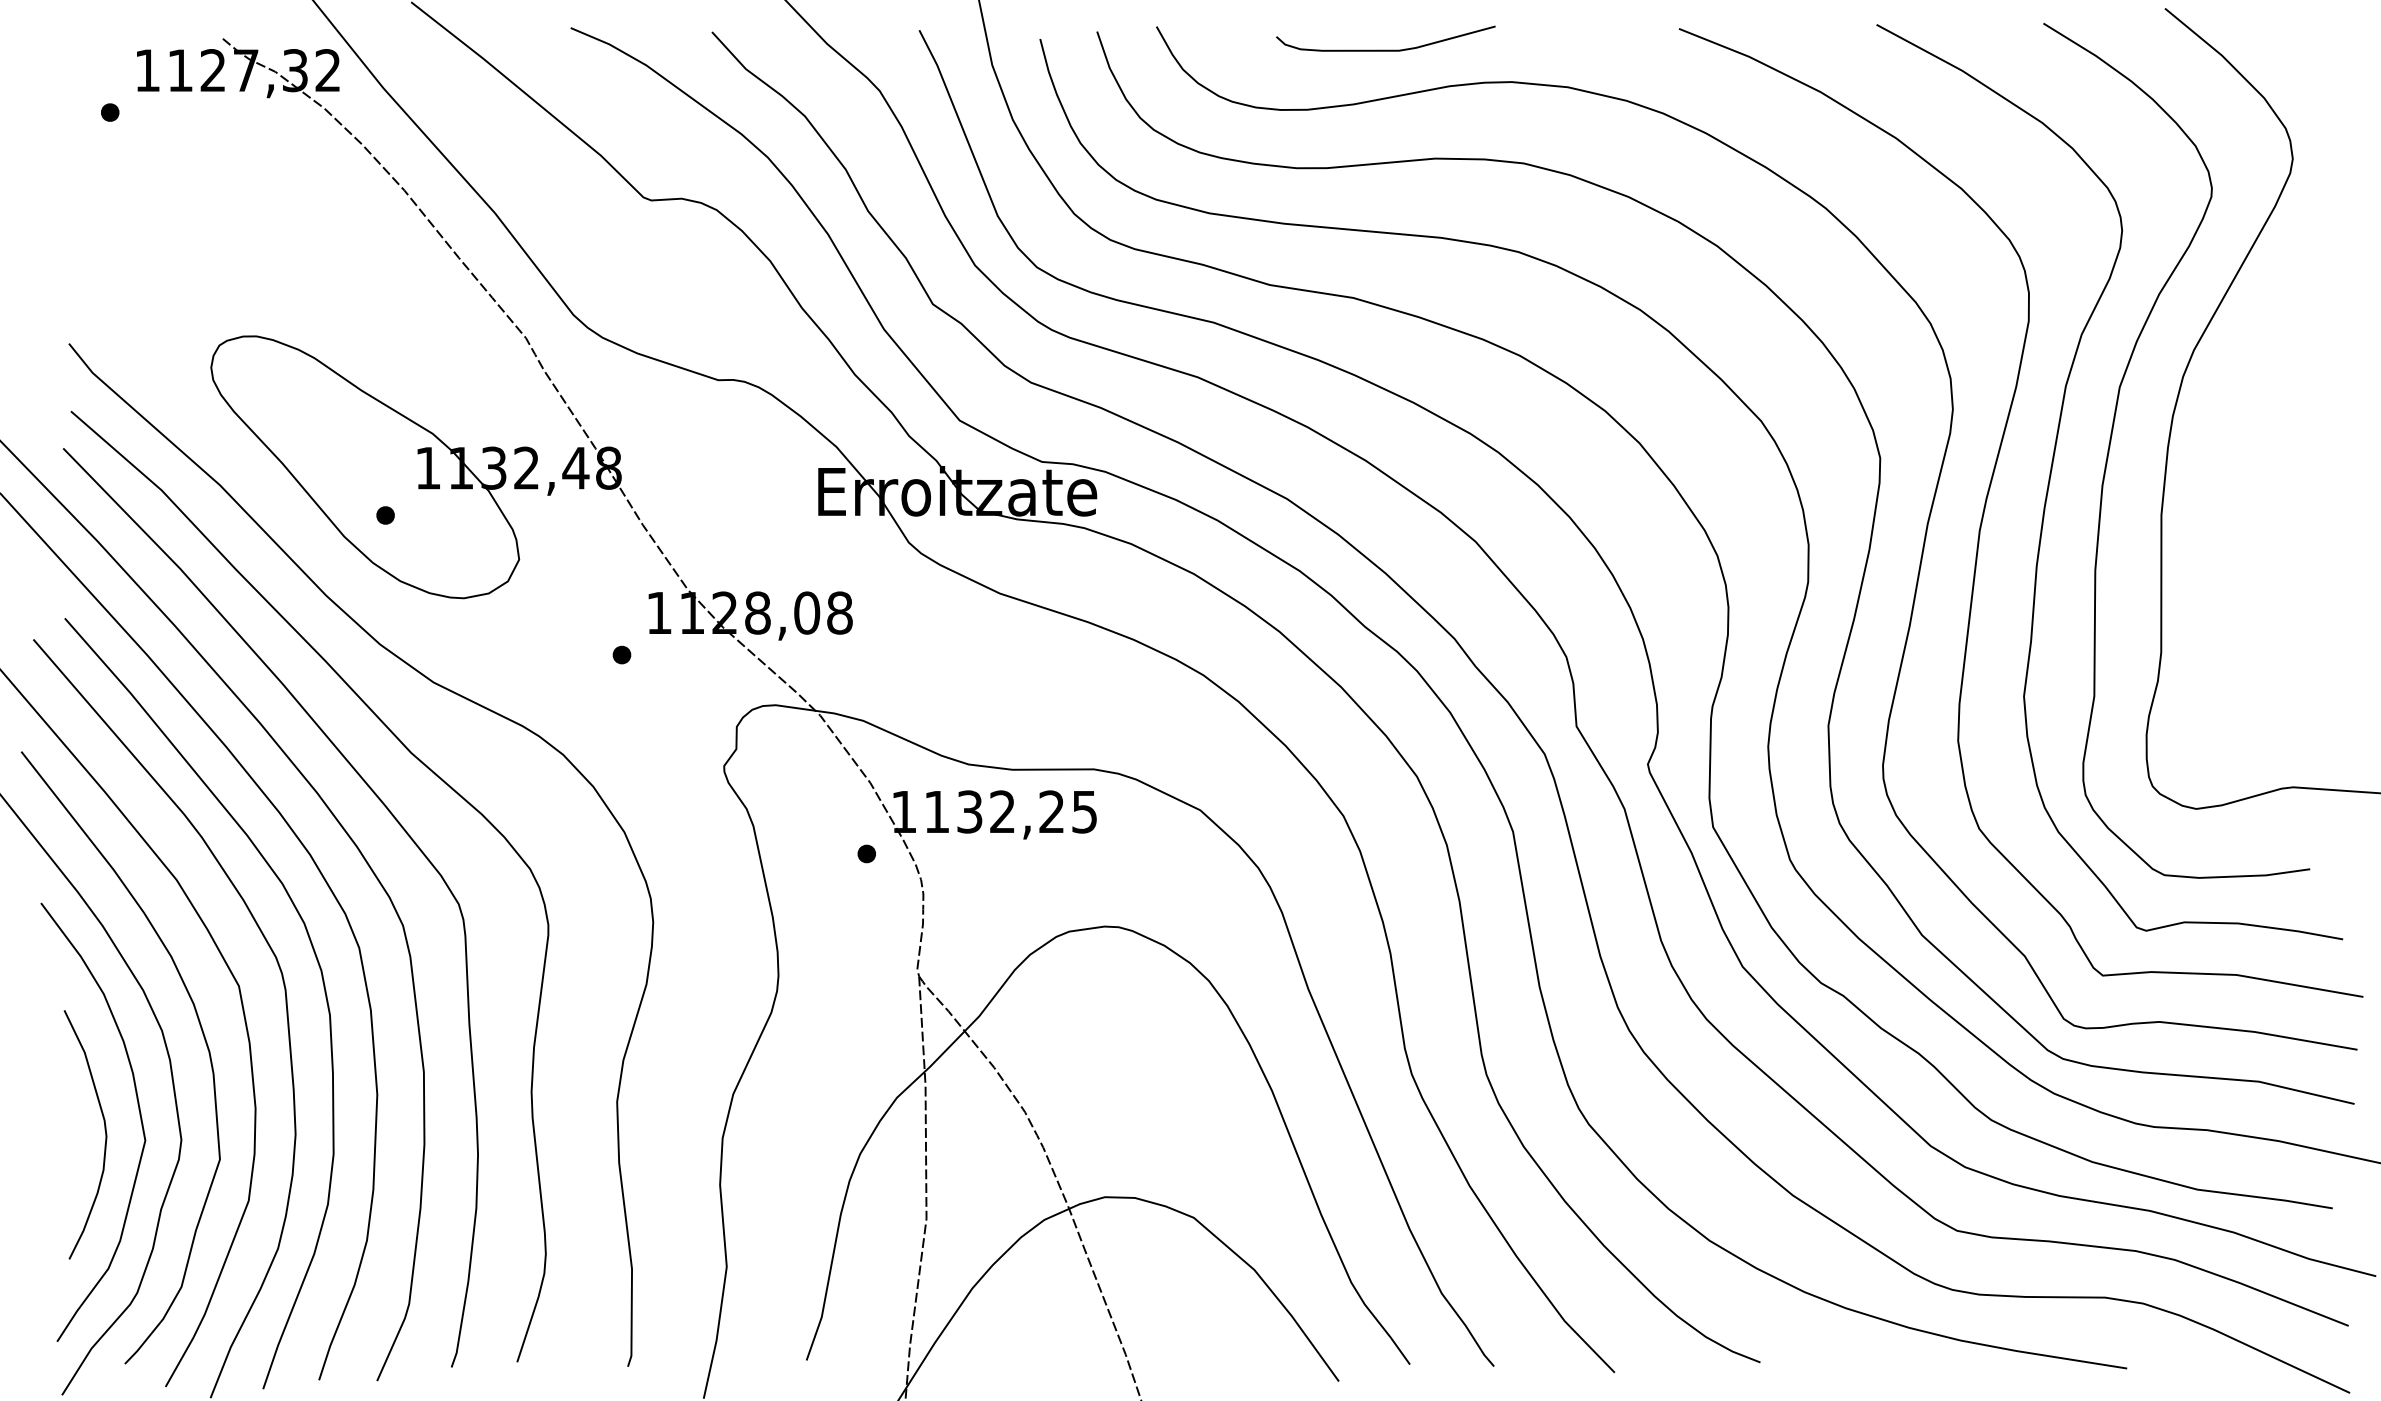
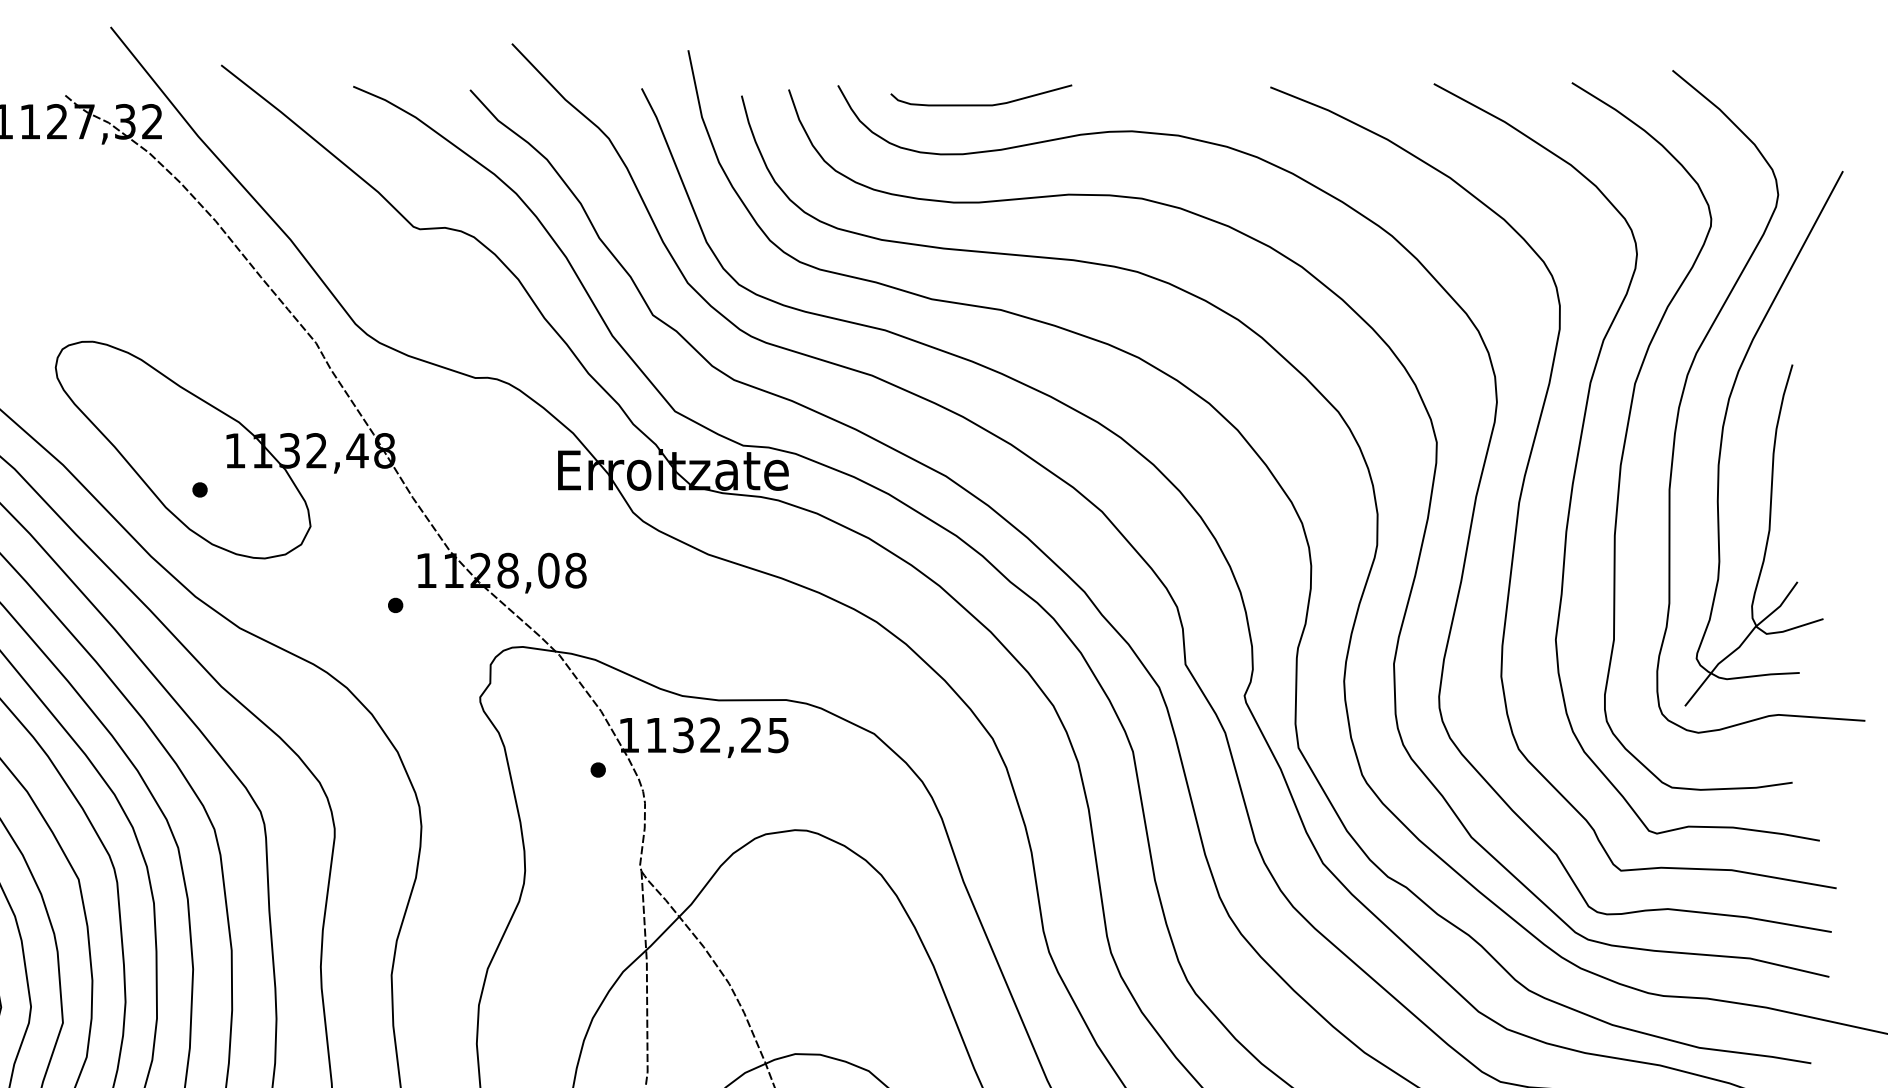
curve: (1385, 49) -> (981, 104), moved
part: (2288, 453) -> (1774, 438), added

